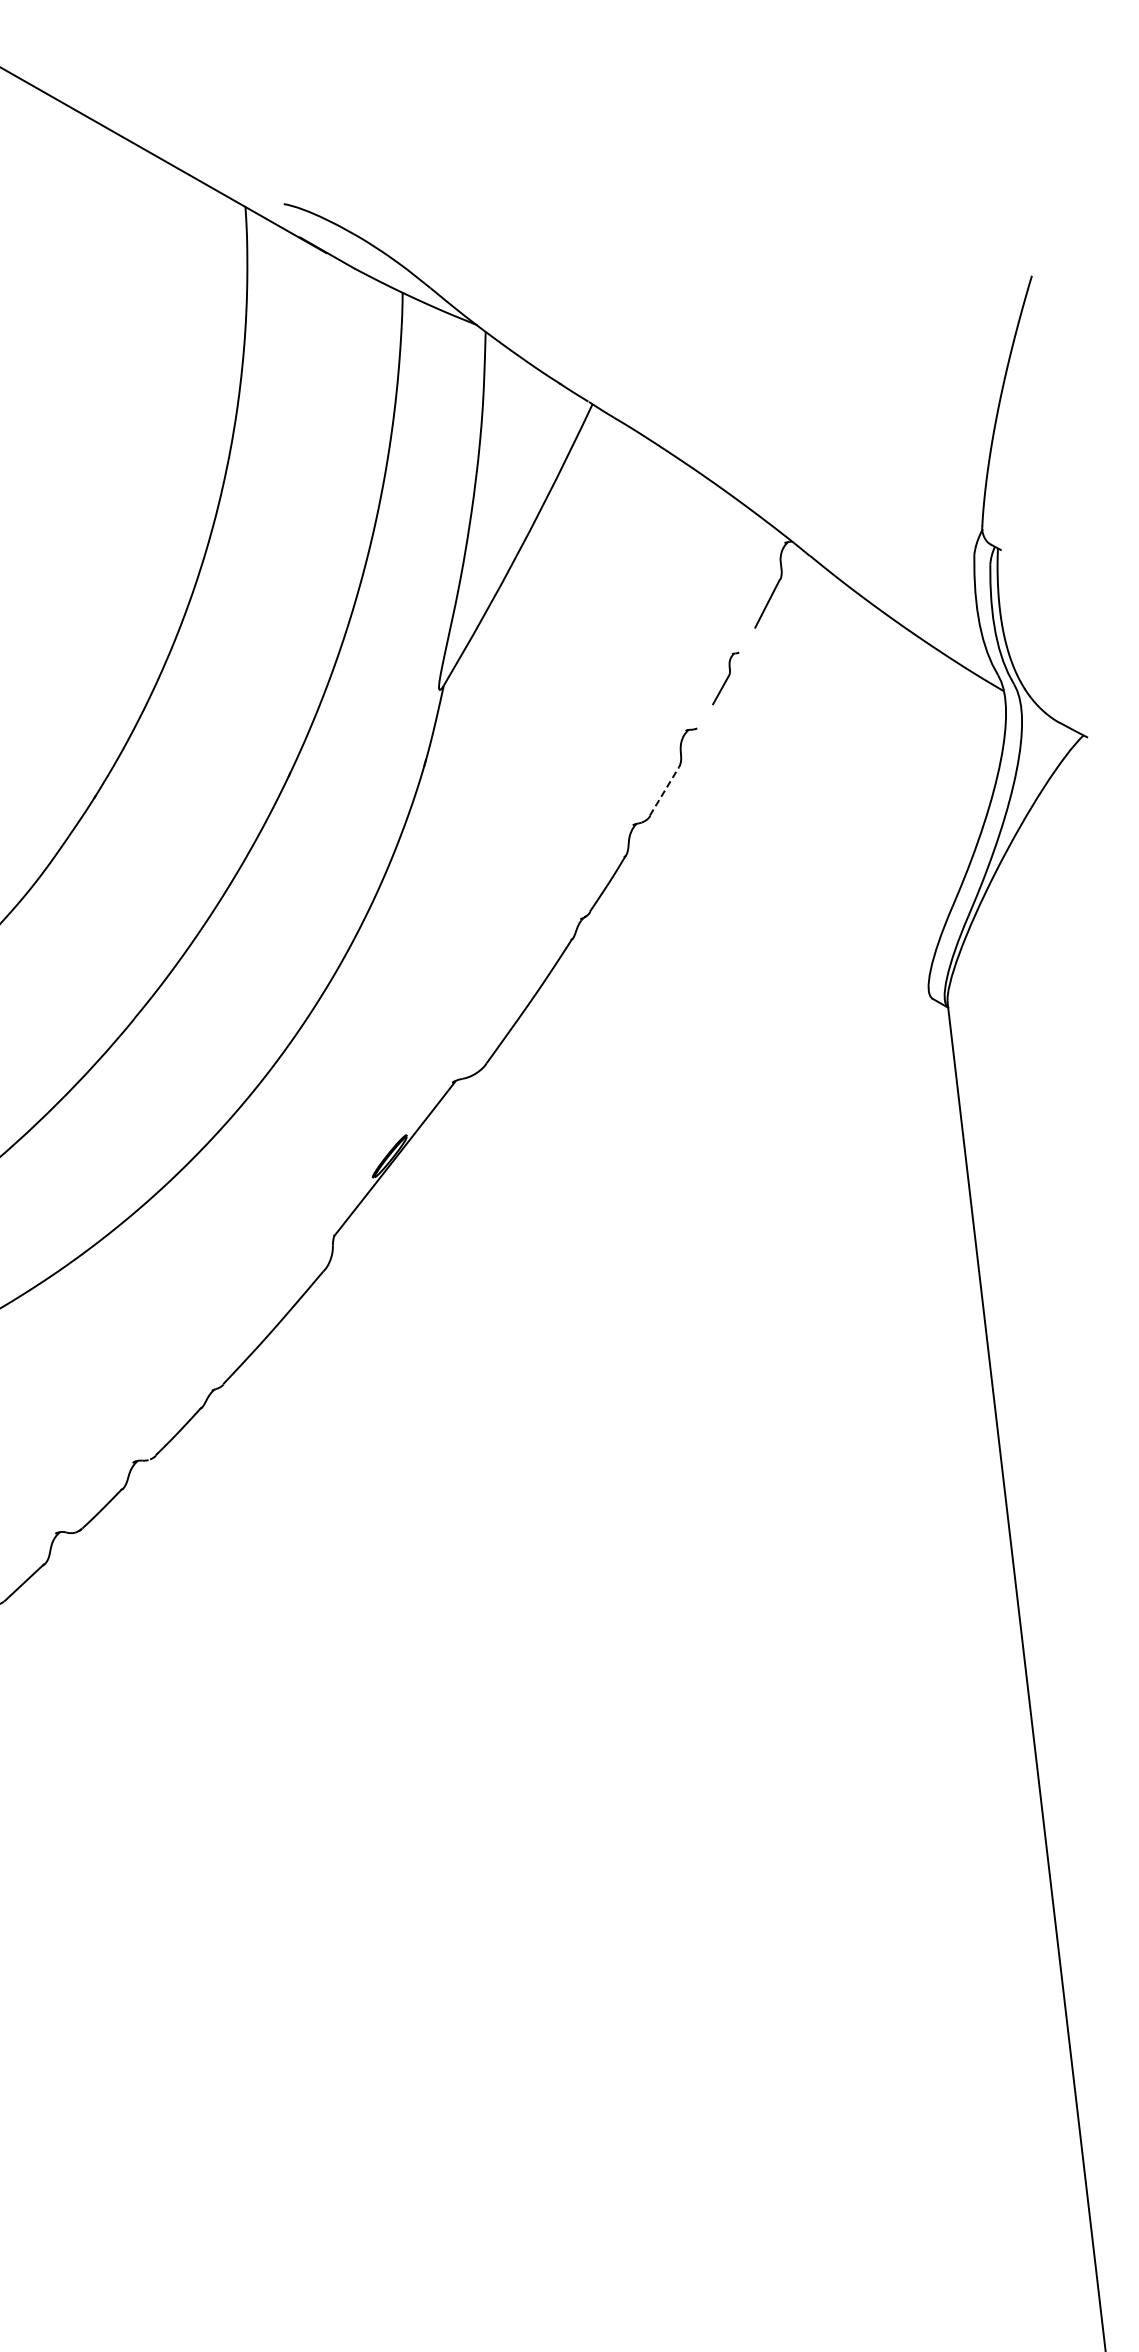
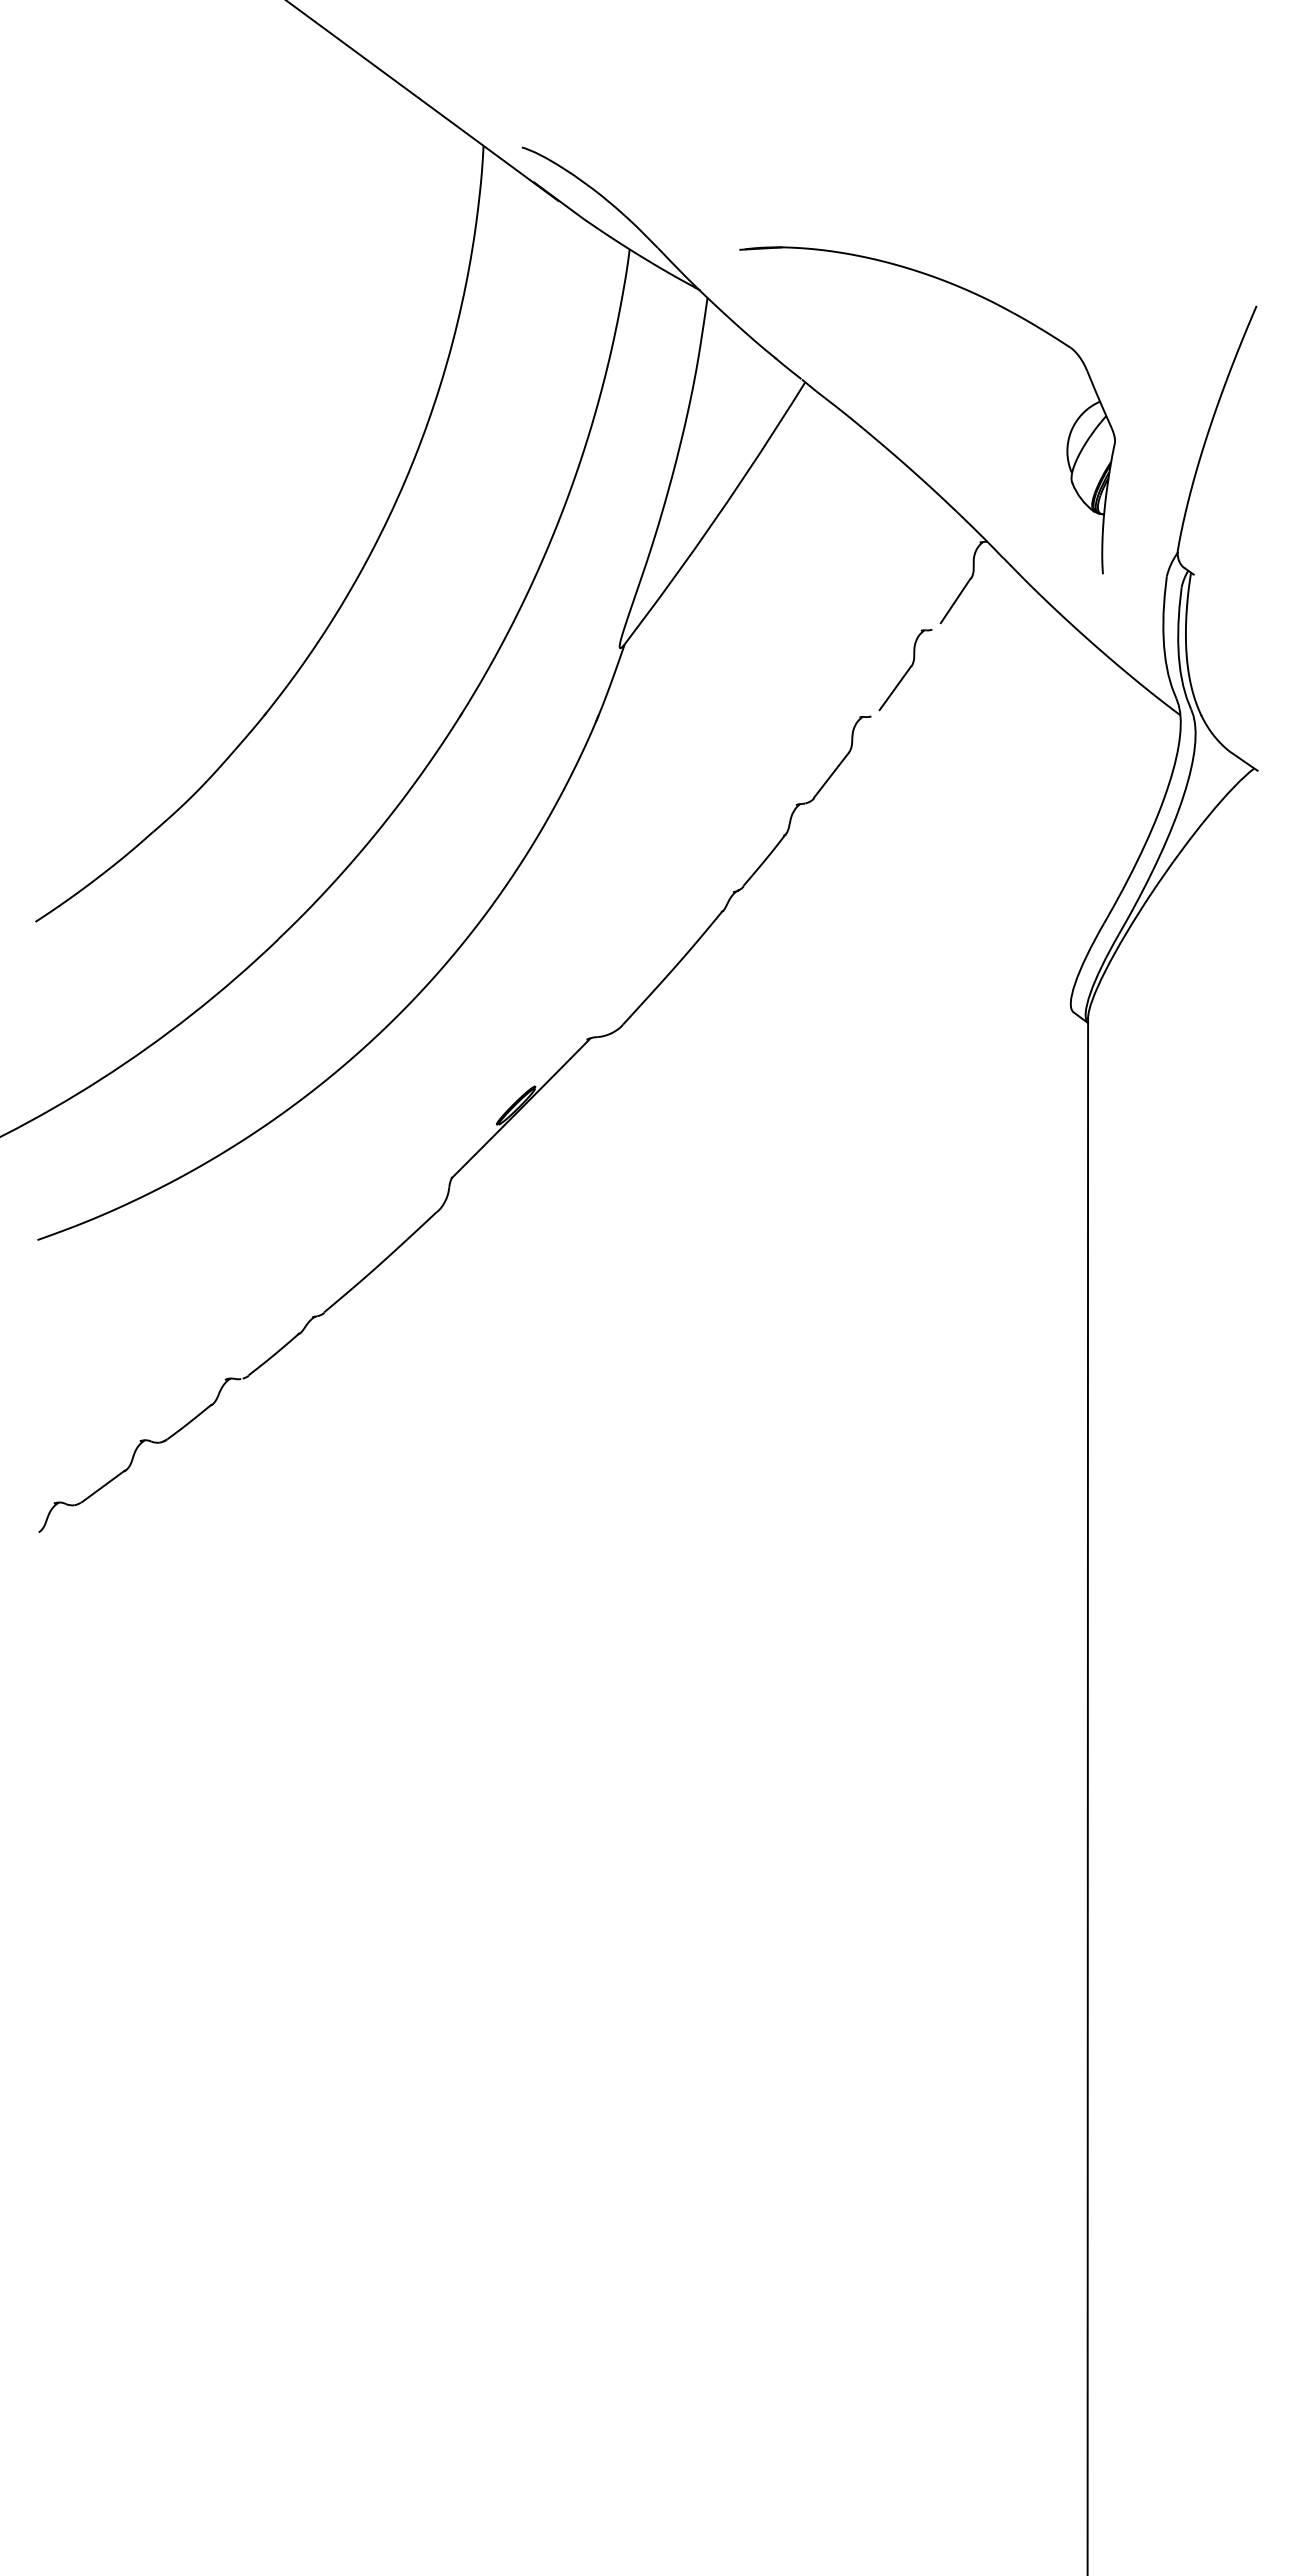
part: (758, 300) -> (982, 298), added
part: (725, 678) -> (905, 670), size x1.67
line: (664, 790) -> (831, 774), dashed -> solid

